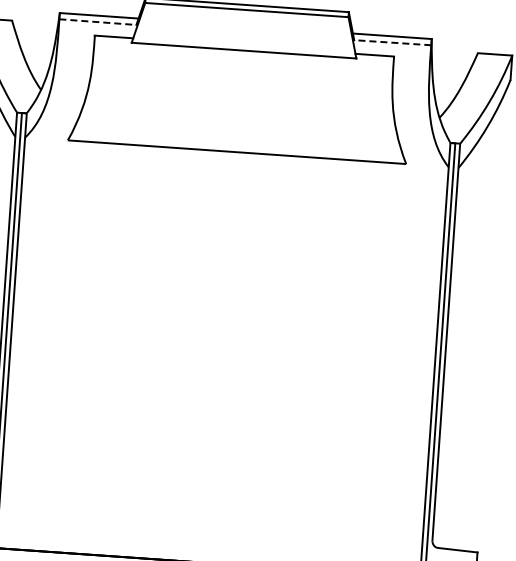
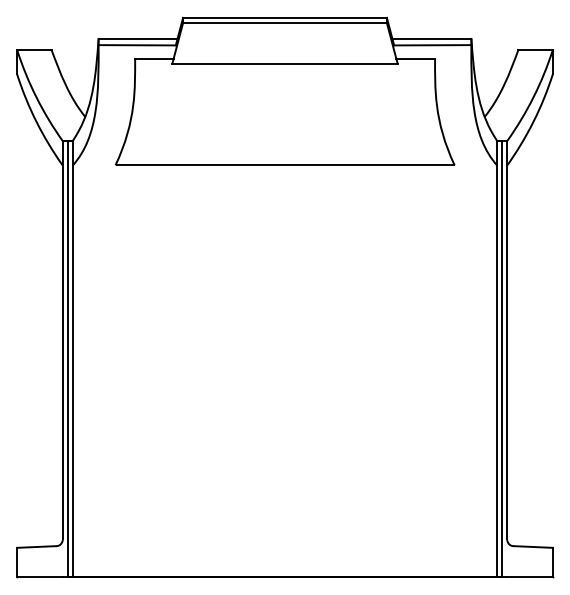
line: (98, 22) -> (137, 45), dashed -> solid
line: (392, 42) -> (432, 45), dashed -> solid

